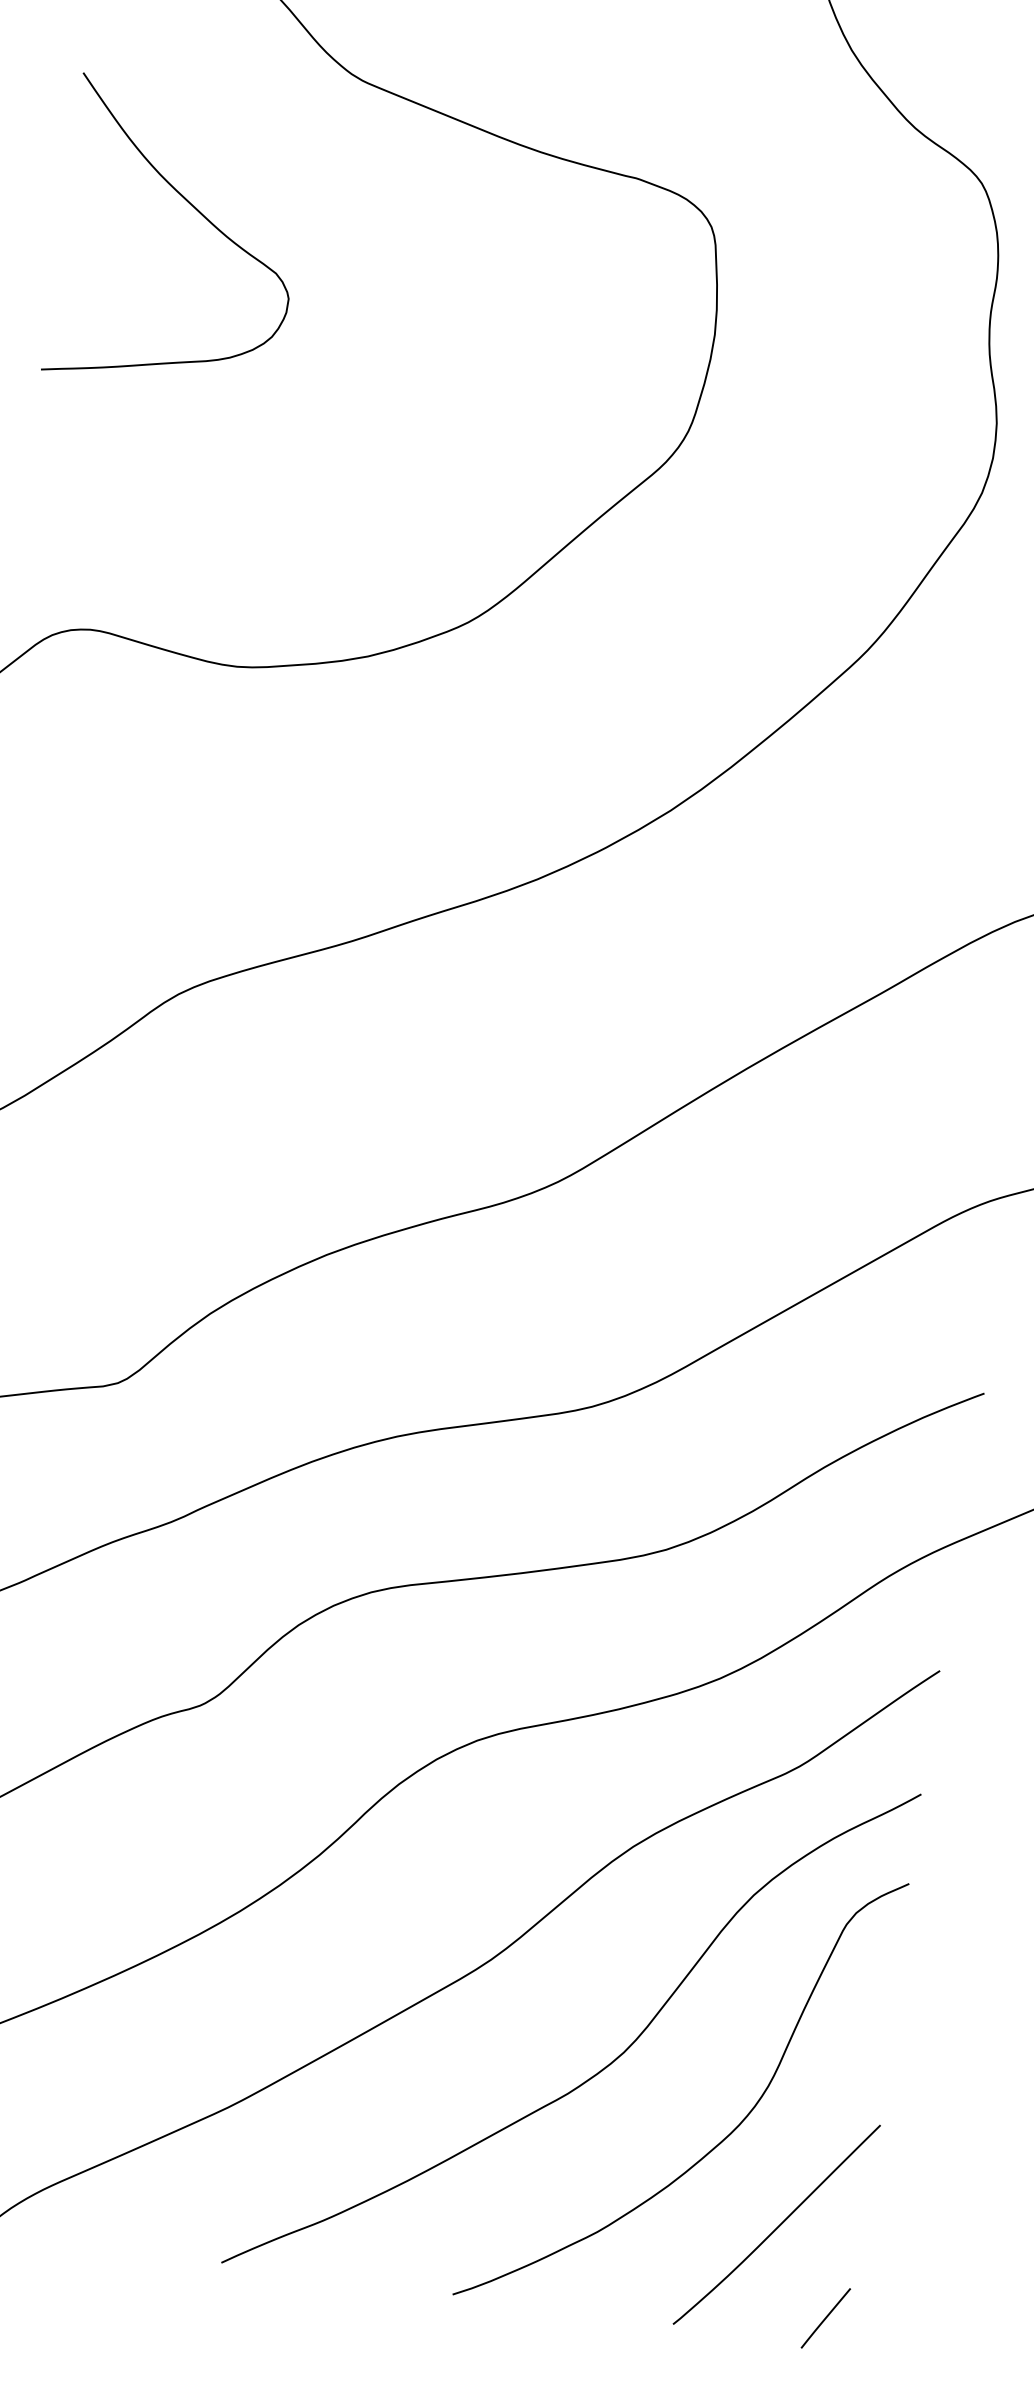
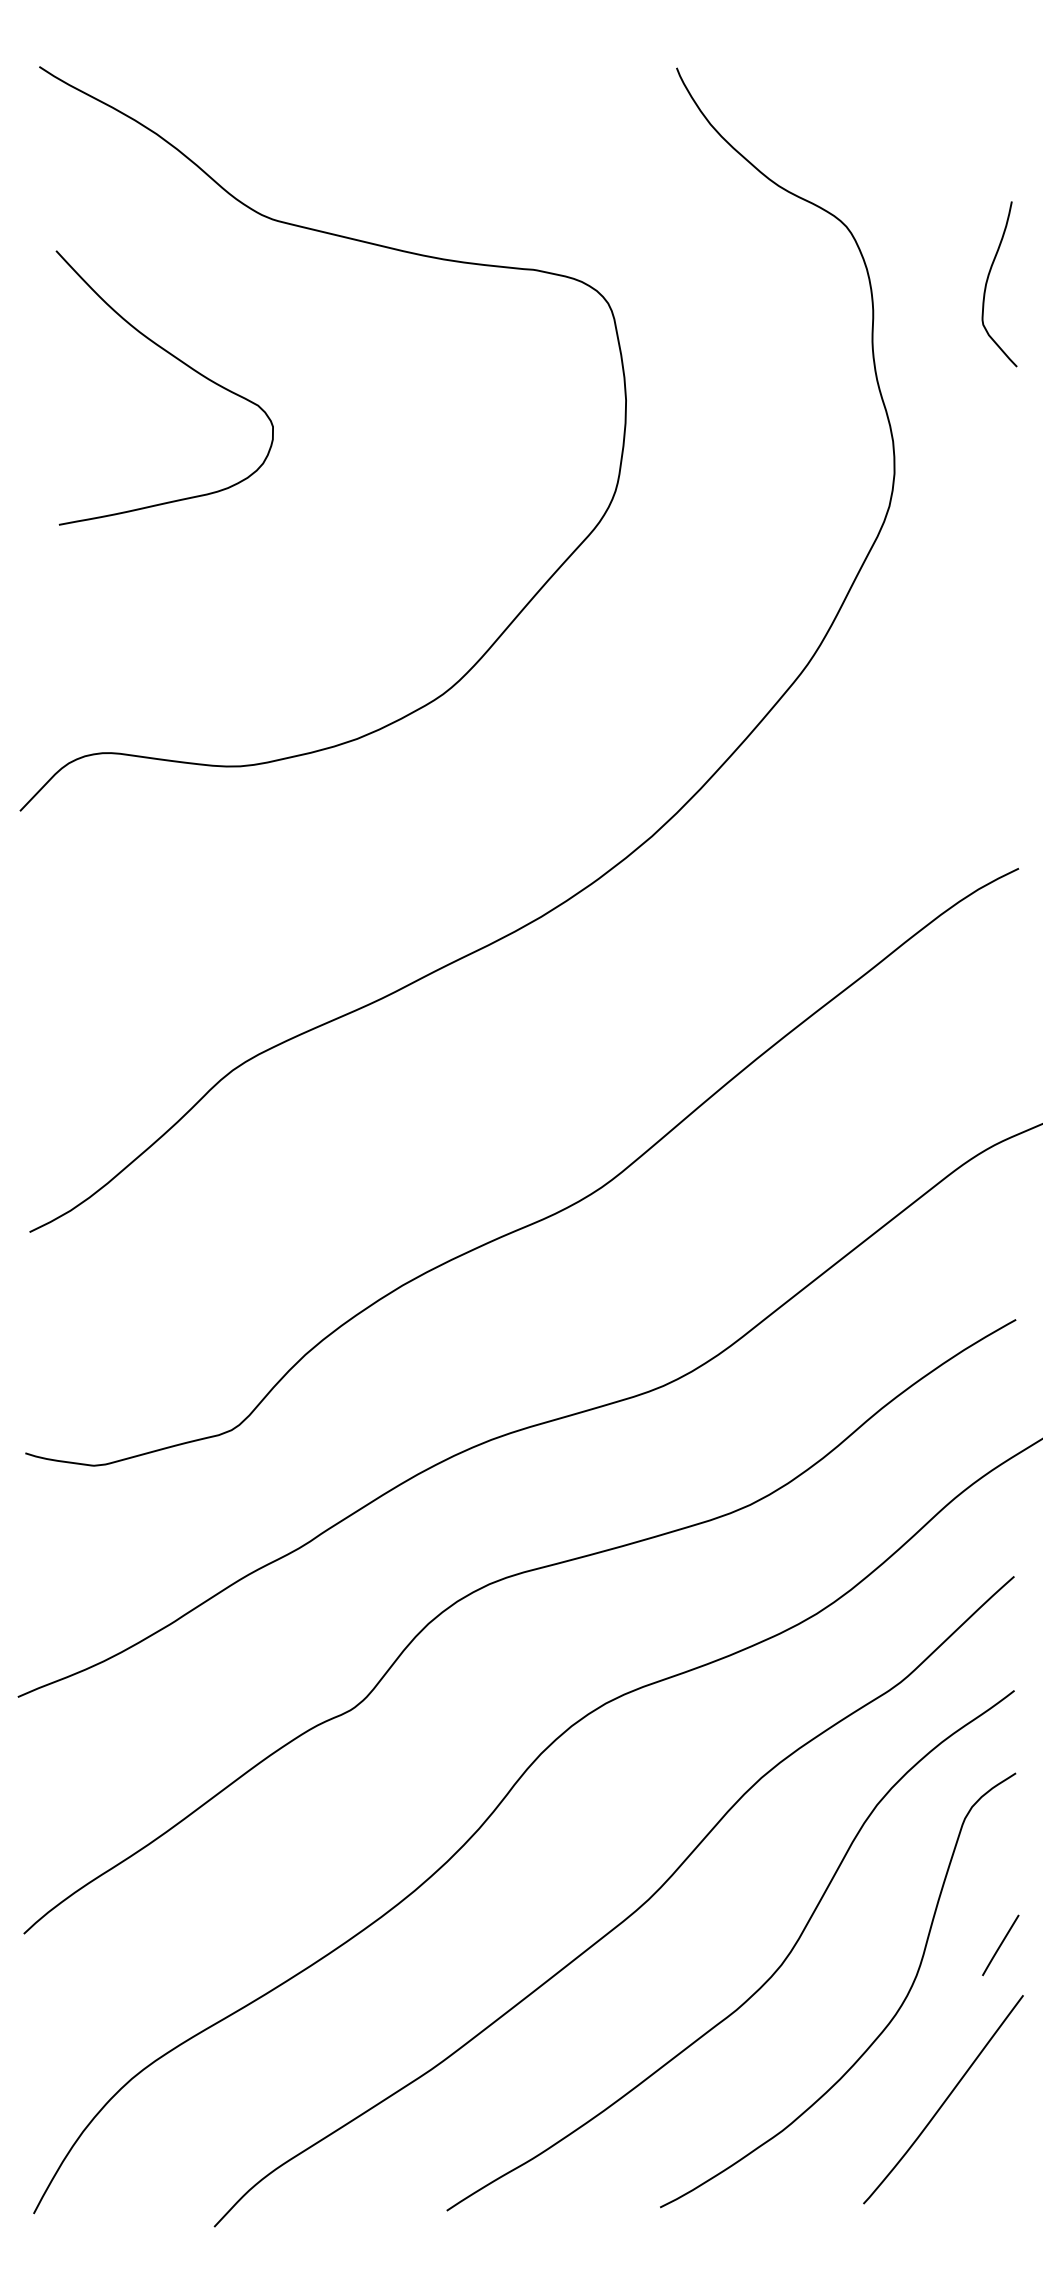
curve: (201, 215) -> (182, 363), moved
line: (825, 2318) -> (1000, 1945), moved

